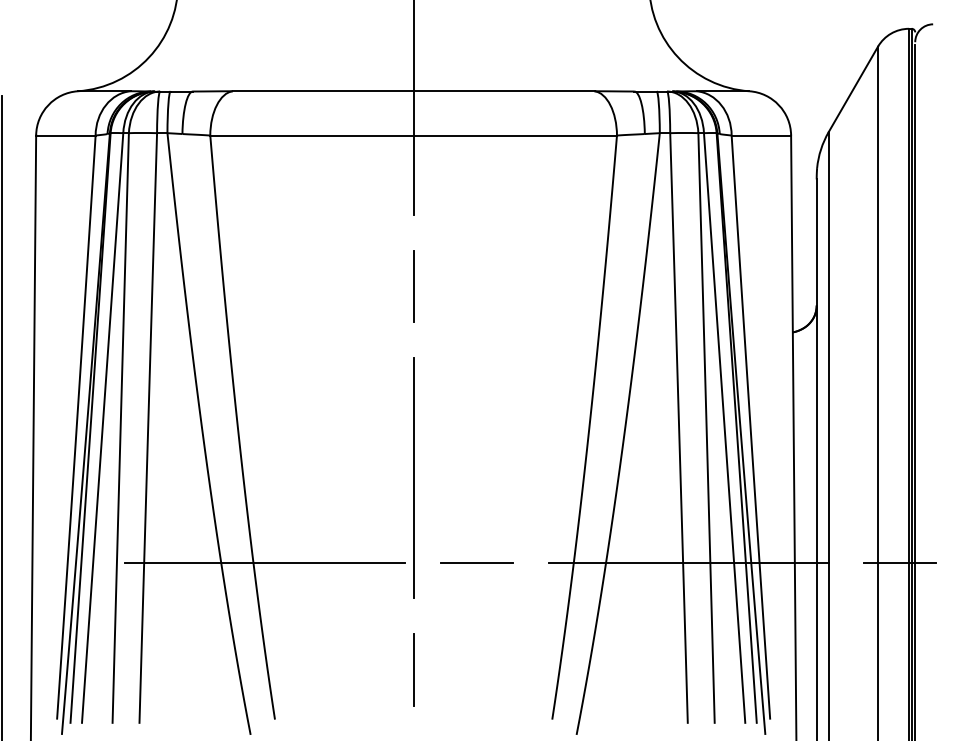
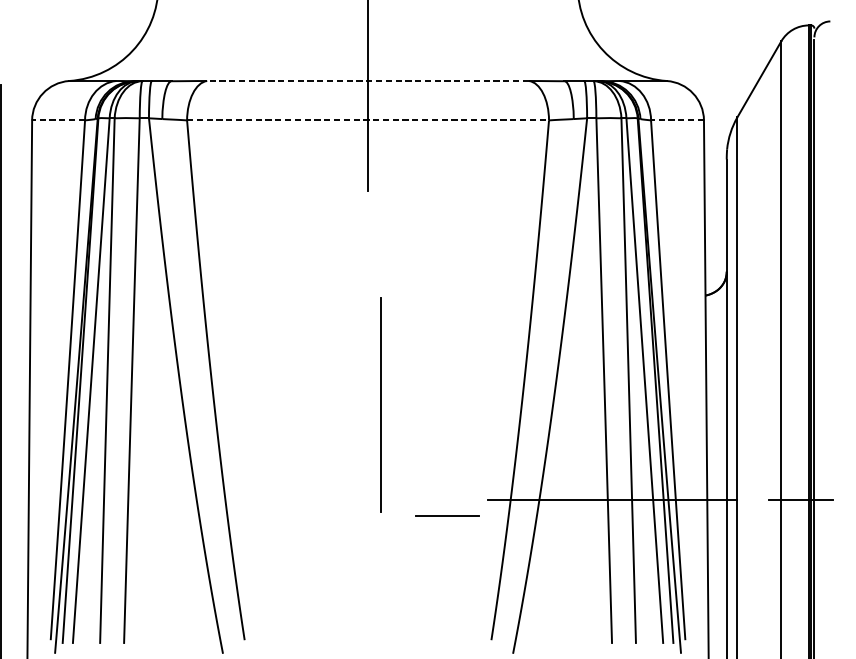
line: (413, 91) -> (367, 81), solid -> dashed
line: (65, 135) -> (58, 120), solid -> dashed
line: (414, 135) -> (368, 120), solid -> dashed
line: (761, 135) -> (677, 120), solid -> dashed
line: (413, 286) -> (367, 254), removed
line: (413, 477) -> (380, 404), moved
line: (265, 562) -> (236, 500), removed
line: (476, 562) -> (447, 515), moved
line: (413, 669) -> (367, 595), removed

